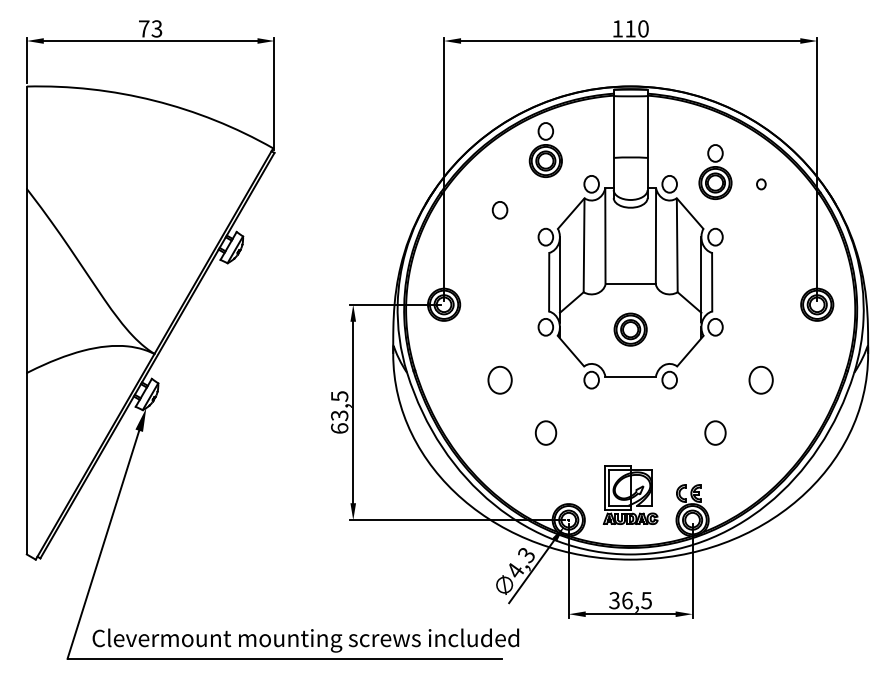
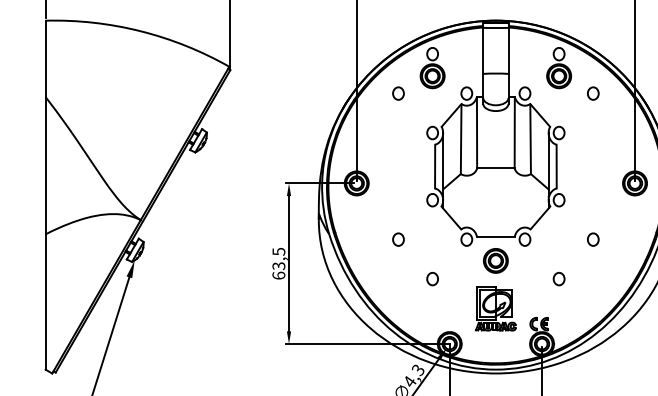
part: (715, 171) -> (559, 67), moved
part: (761, 184) -> (593, 93), size x1.67
part: (499, 210) -> (398, 93), moved
part: (630, 329) -> (495, 260), moved
part: (499, 379) -> (398, 239), size x0.62
part: (761, 379) -> (593, 239), size x0.62
part: (545, 432) -> (432, 278), size x0.71
part: (715, 432) -> (559, 278), size x0.71
part: (630, 494) -> (495, 308), moved

